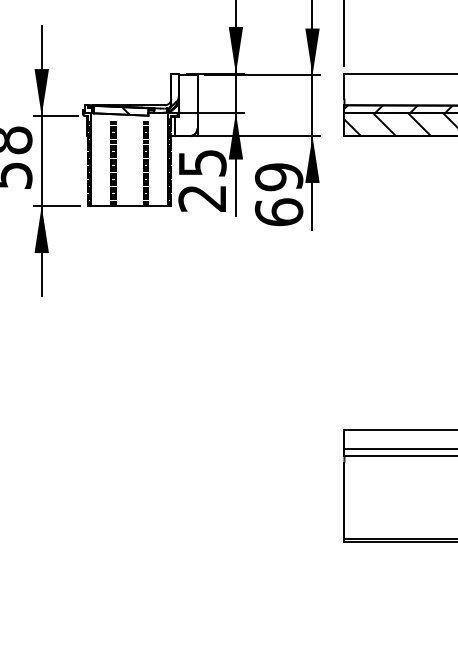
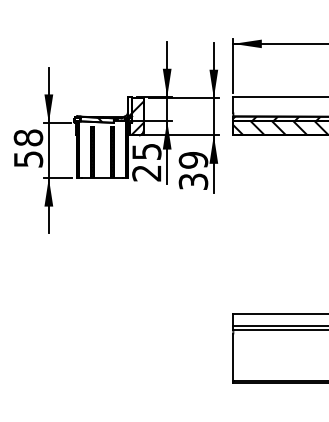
hatch: (187, 108) -> (137, 118), added
text: (279, 211) -> (193, 181), 69 -> 39

